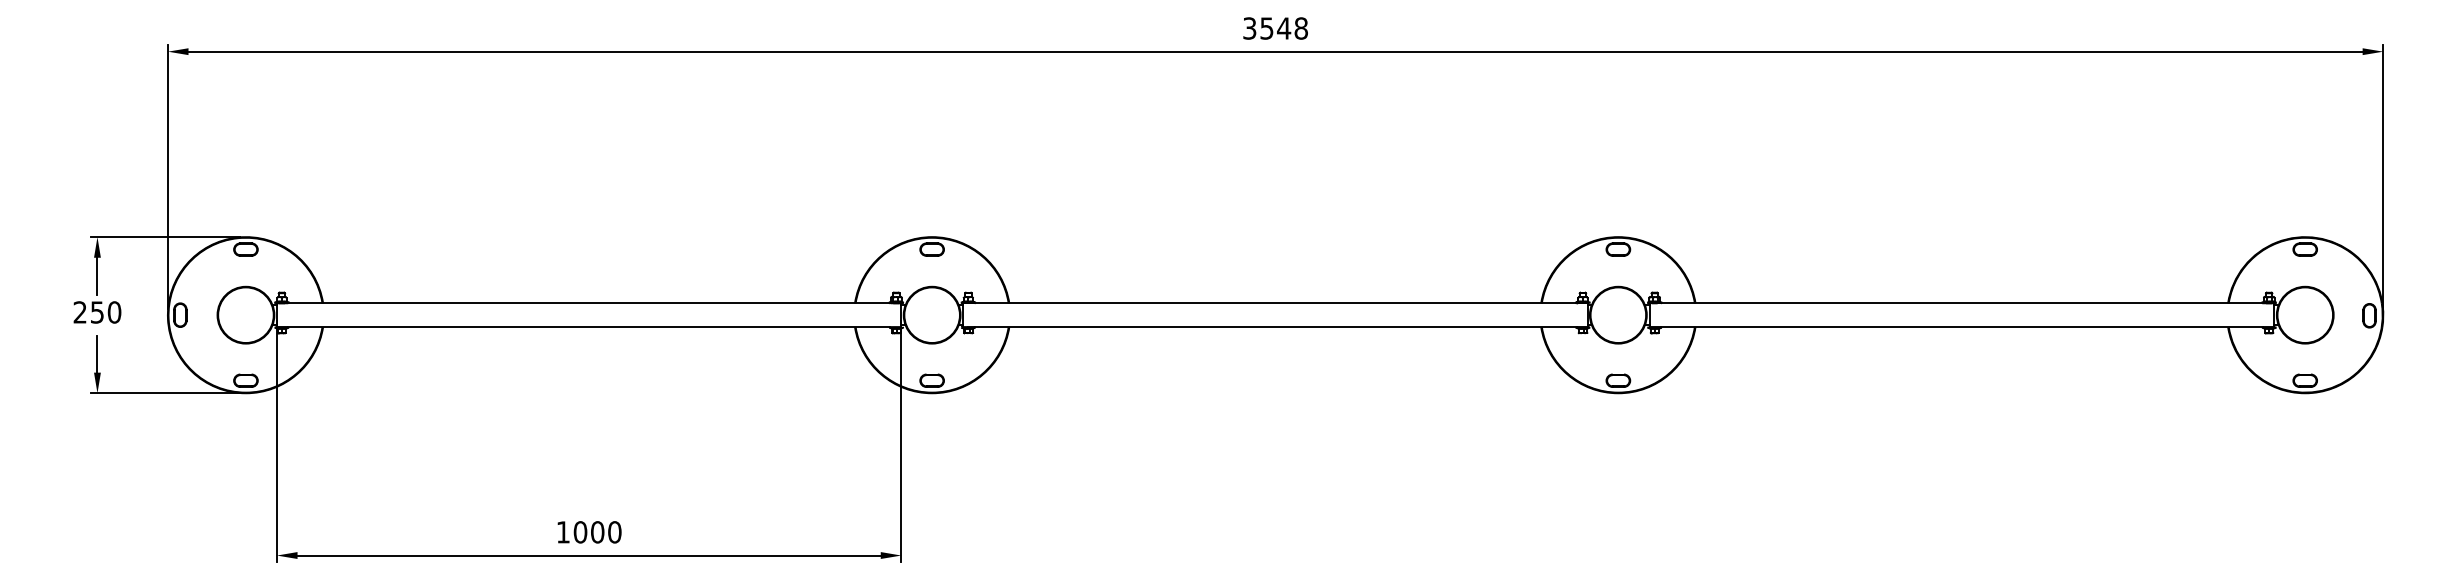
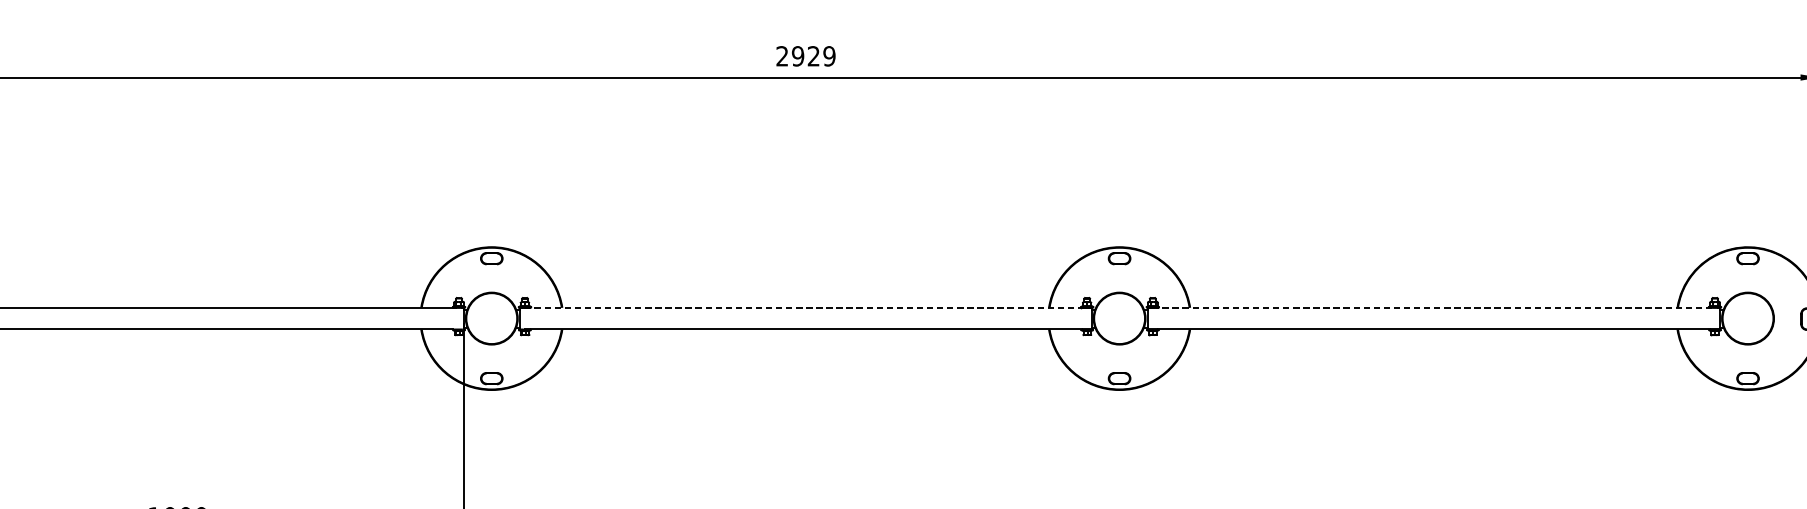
text: (1275, 28) -> (805, 56), 3548 -> 2929
line: (1275, 303) -> (805, 307), solid -> dashed
line: (1961, 303) -> (1433, 307), solid -> dashed

